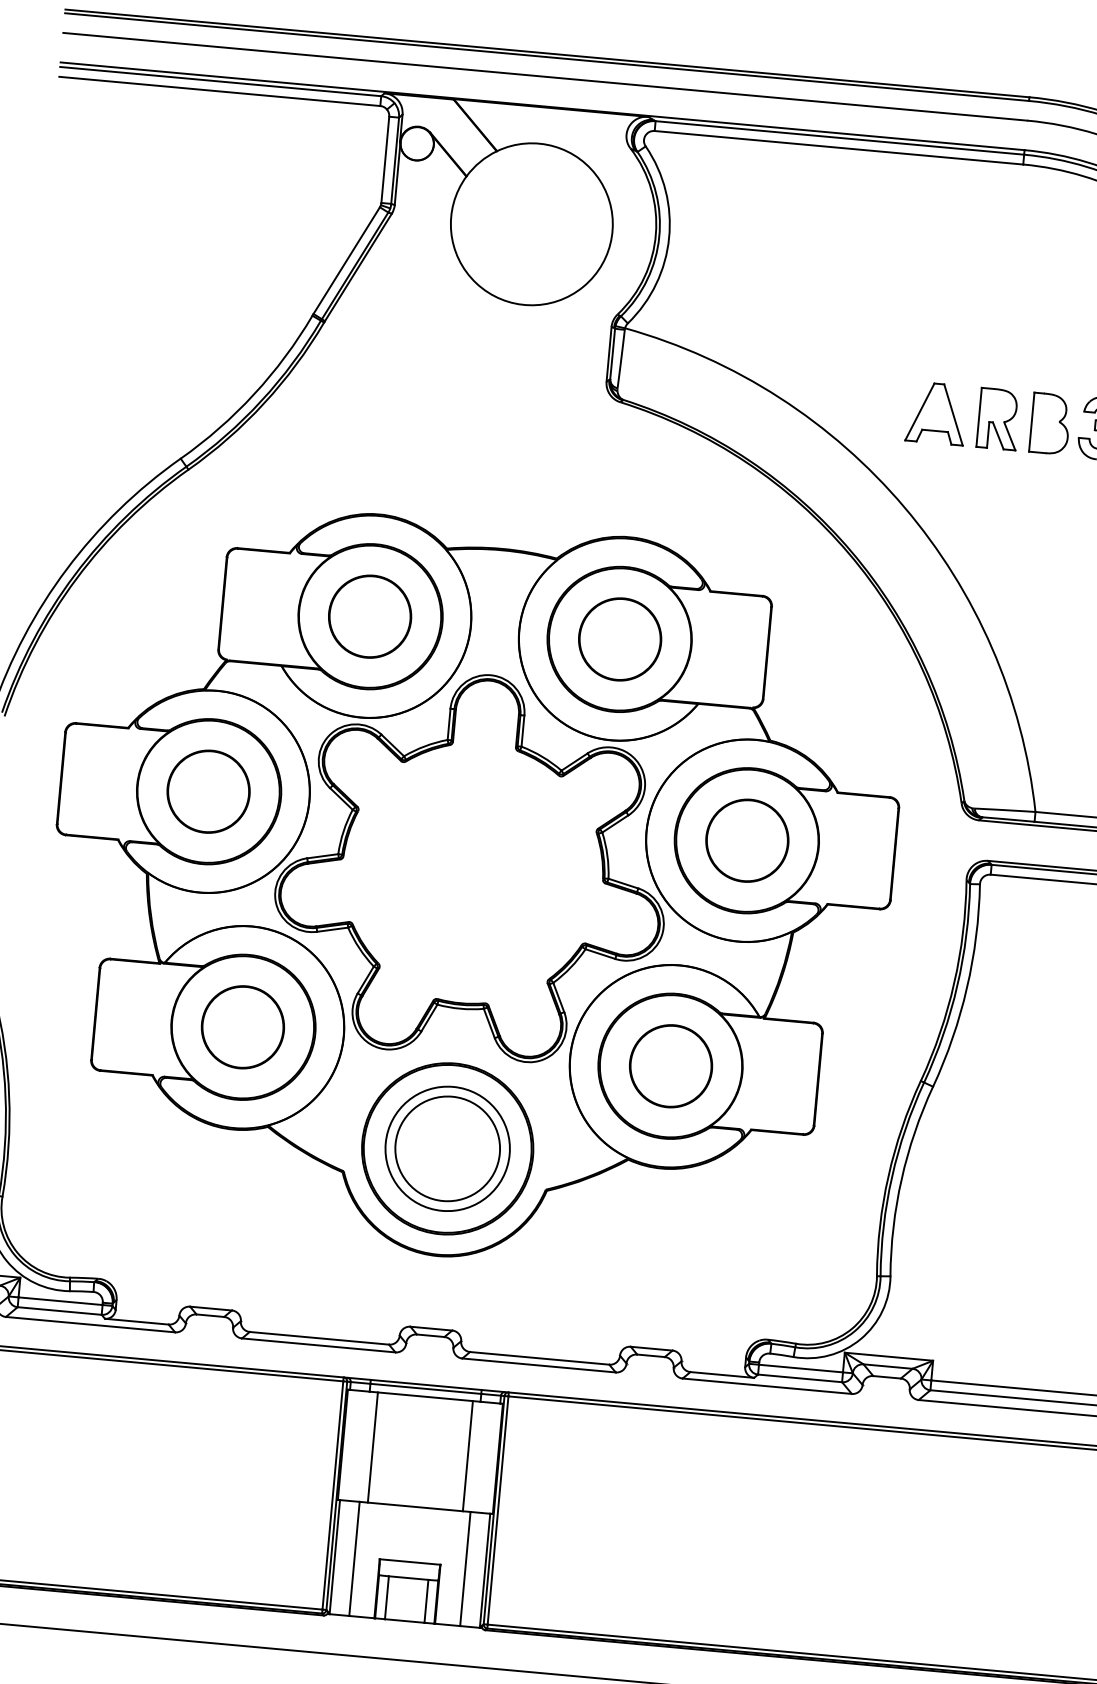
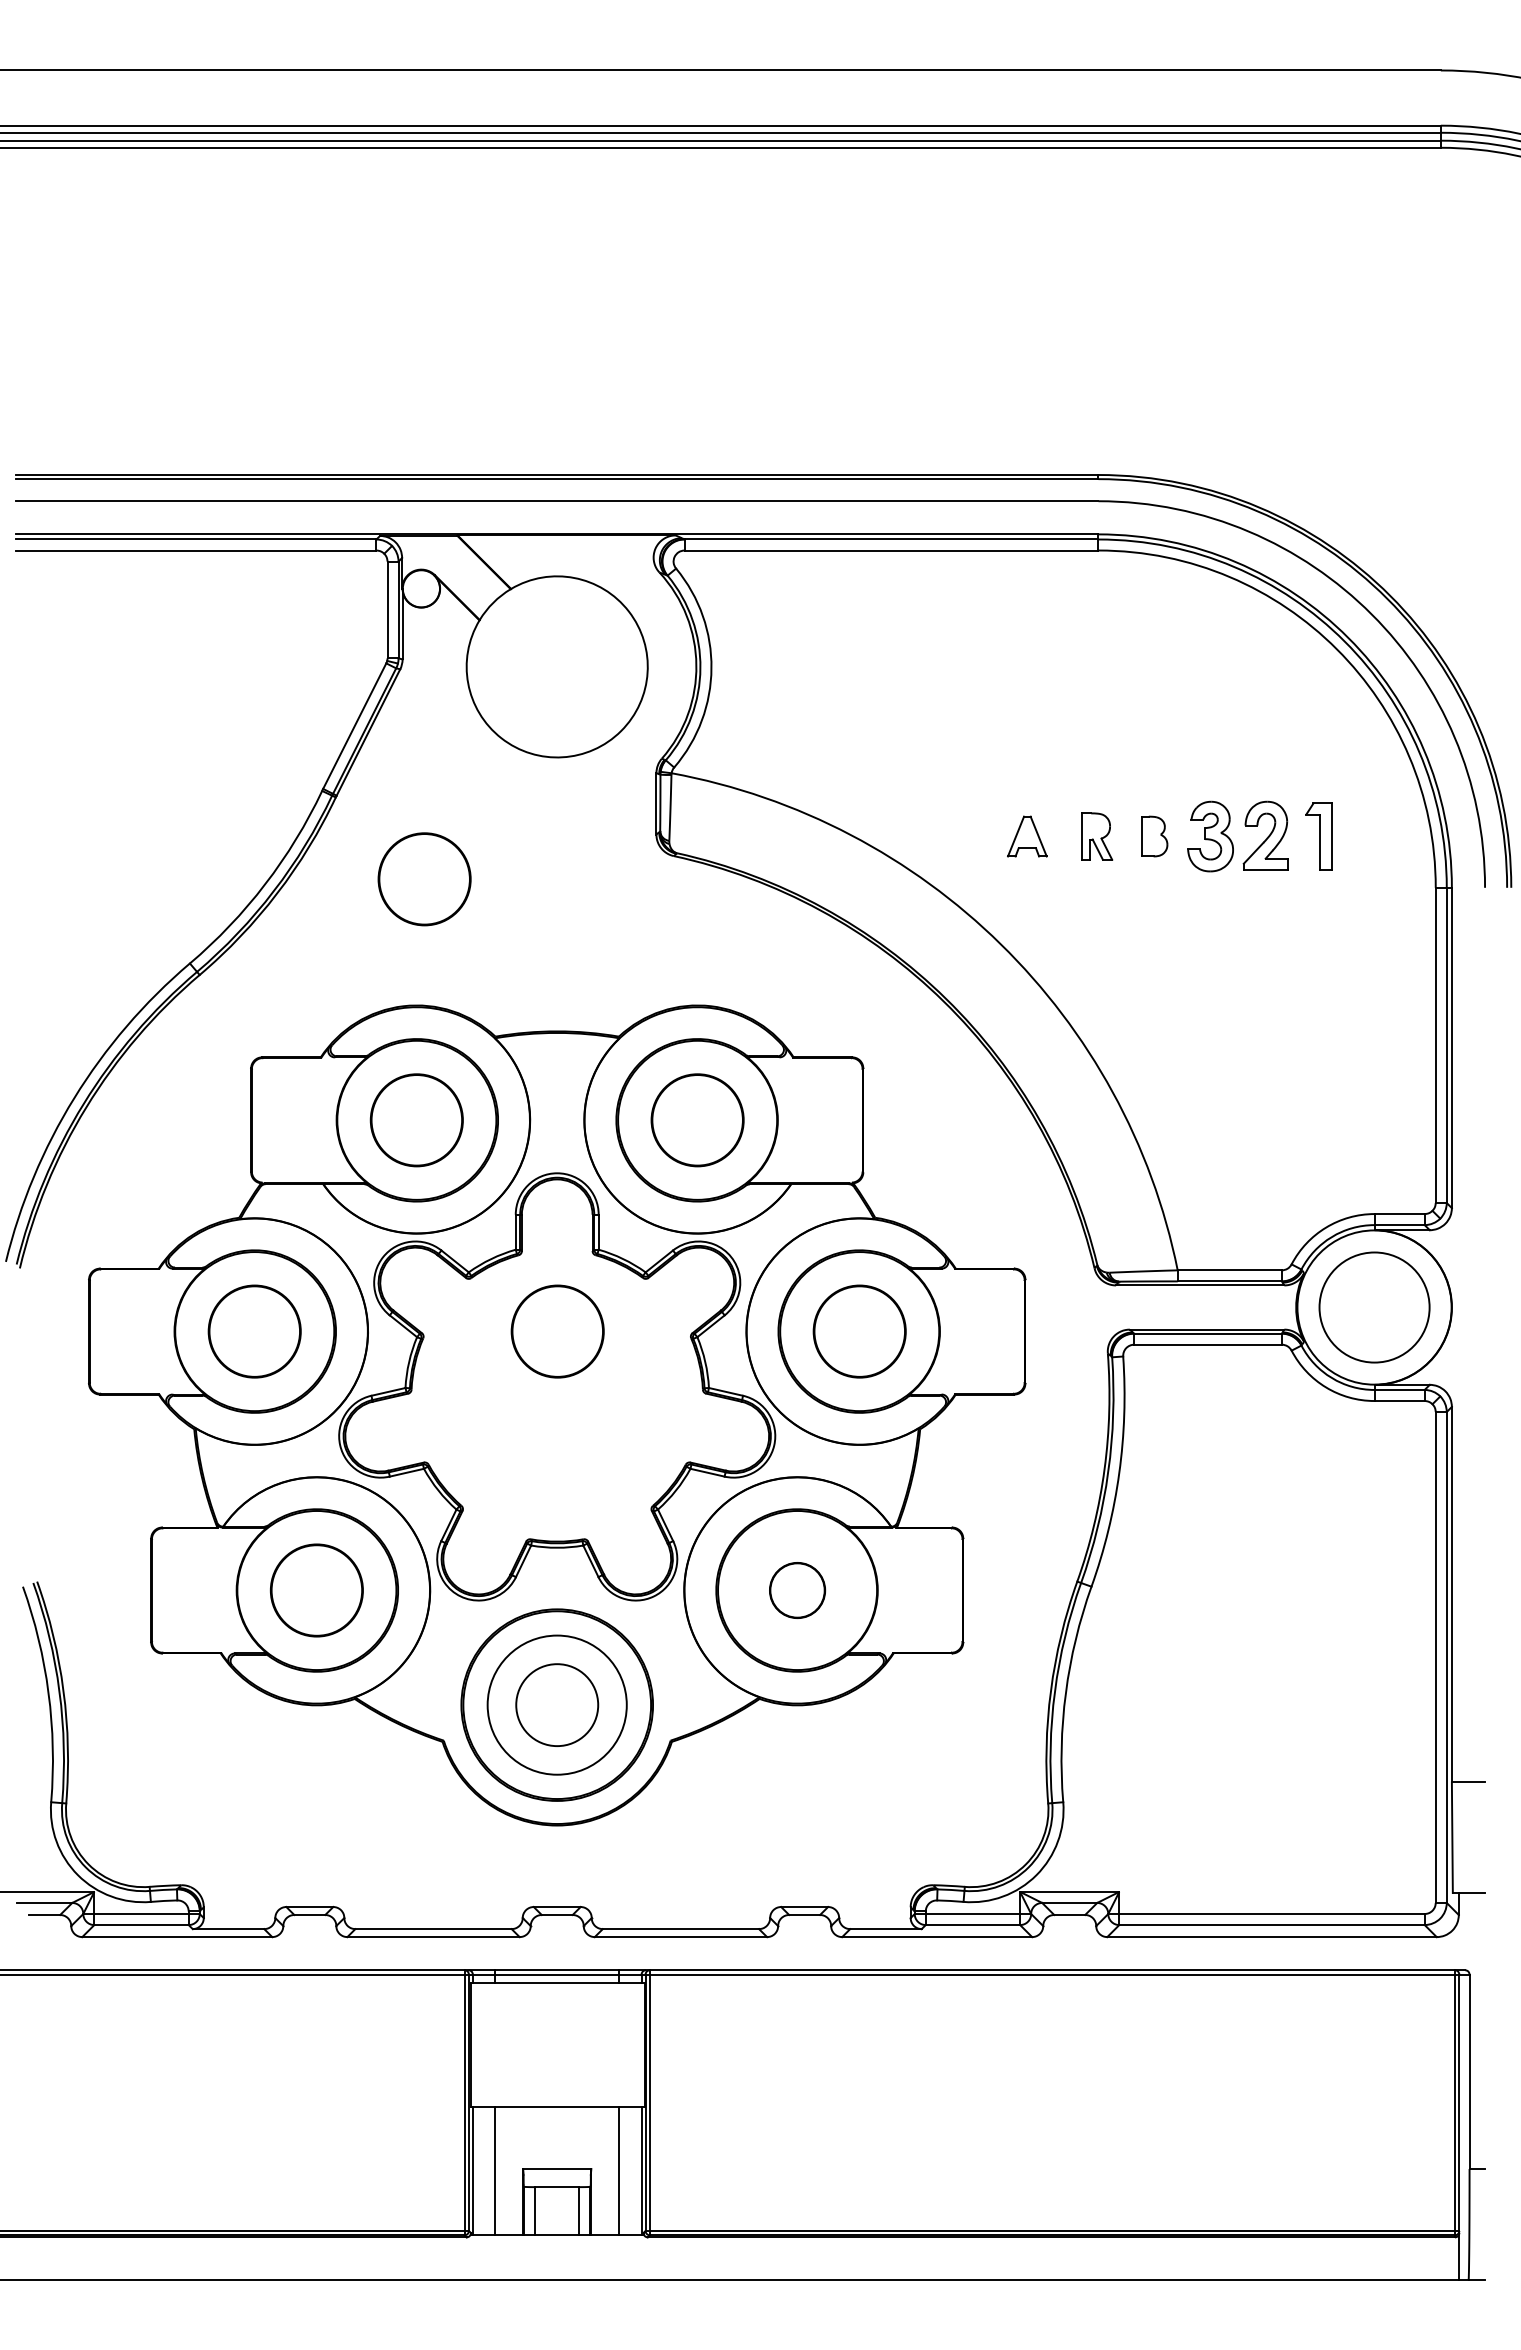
circle: (396, 402) -> (424, 879), added
part: (936, 413) -> (1027, 836), size x0.6
part: (998, 419) -> (1096, 836), size x0.7
part: (1049, 423) -> (1154, 836), size x0.6
circle: (478, 816) -> (557, 1331), added
circle: (670, 1066) -> (797, 1590), size x0.6
circle: (447, 1148) -> (556, 1704), size x0.7
line: (373, 1447) -> (504, 2045), removed
line: (467, 1456) -> (610, 2045), removed

